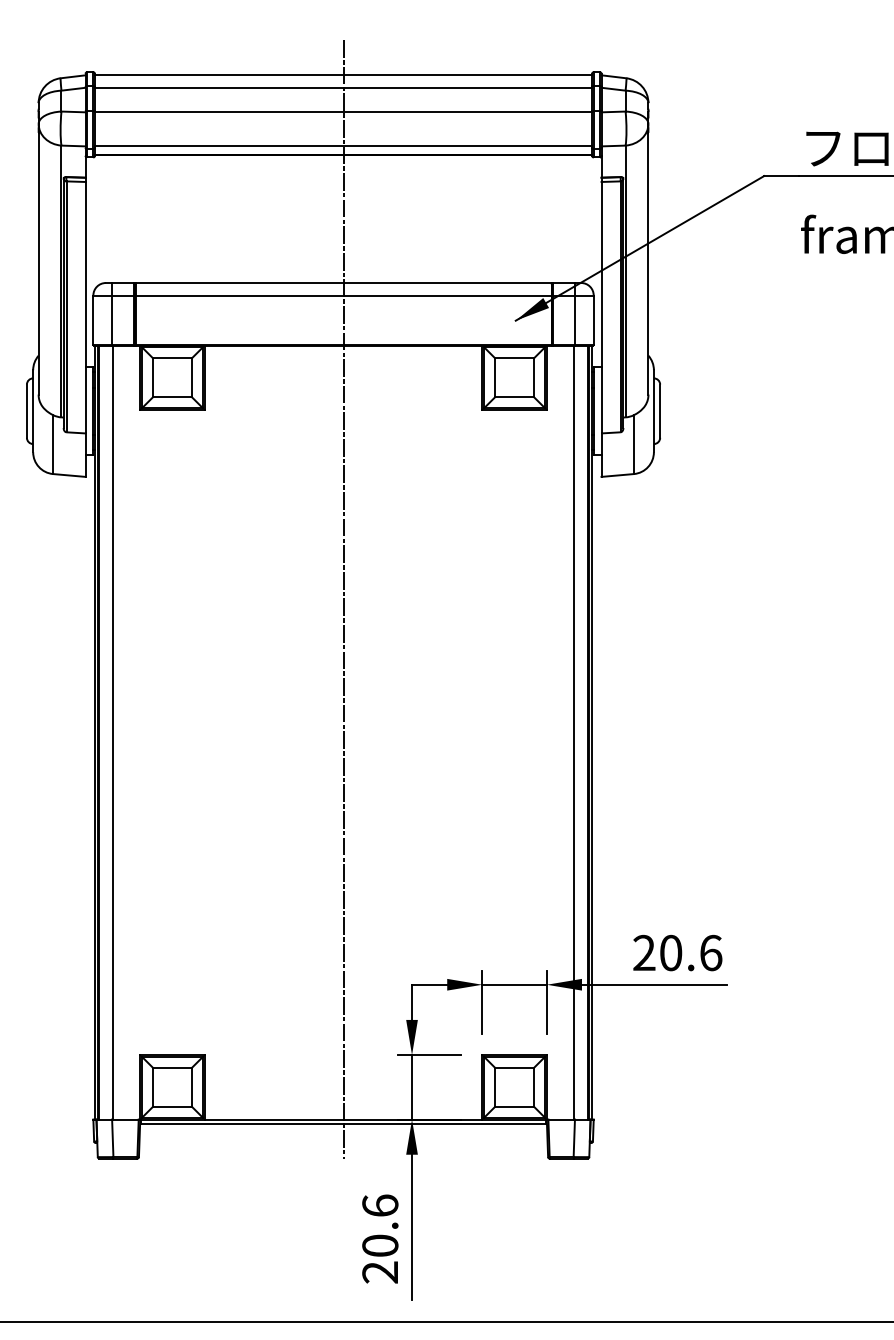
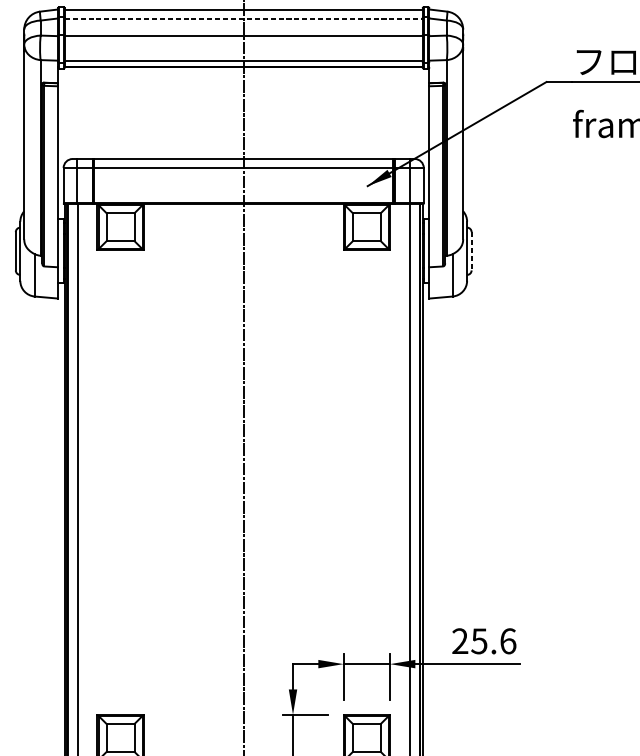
line: (343, 87) -> (243, 18), solid -> dashed
line: (660, 411) -> (471, 251), solid -> dashed
text: (670, 952) -> (479, 640), 20.6 -> 25.6

